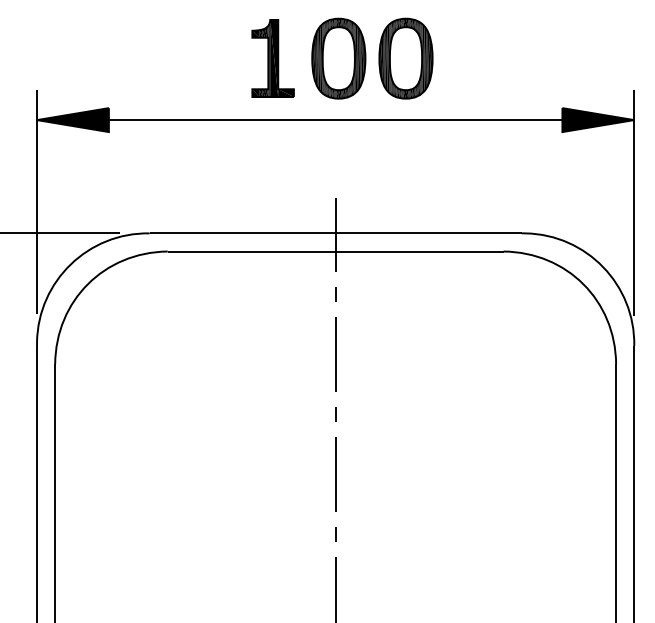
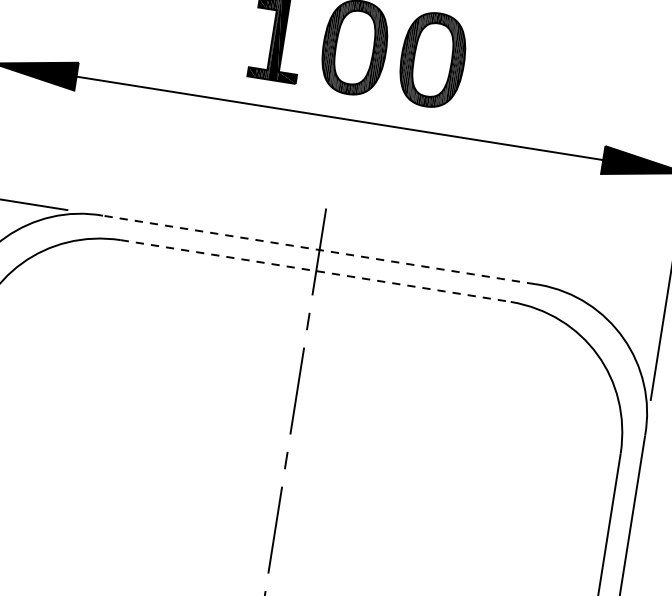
line: (335, 233) -> (318, 250), solid -> dashed
line: (335, 251) -> (315, 270), solid -> dashed

